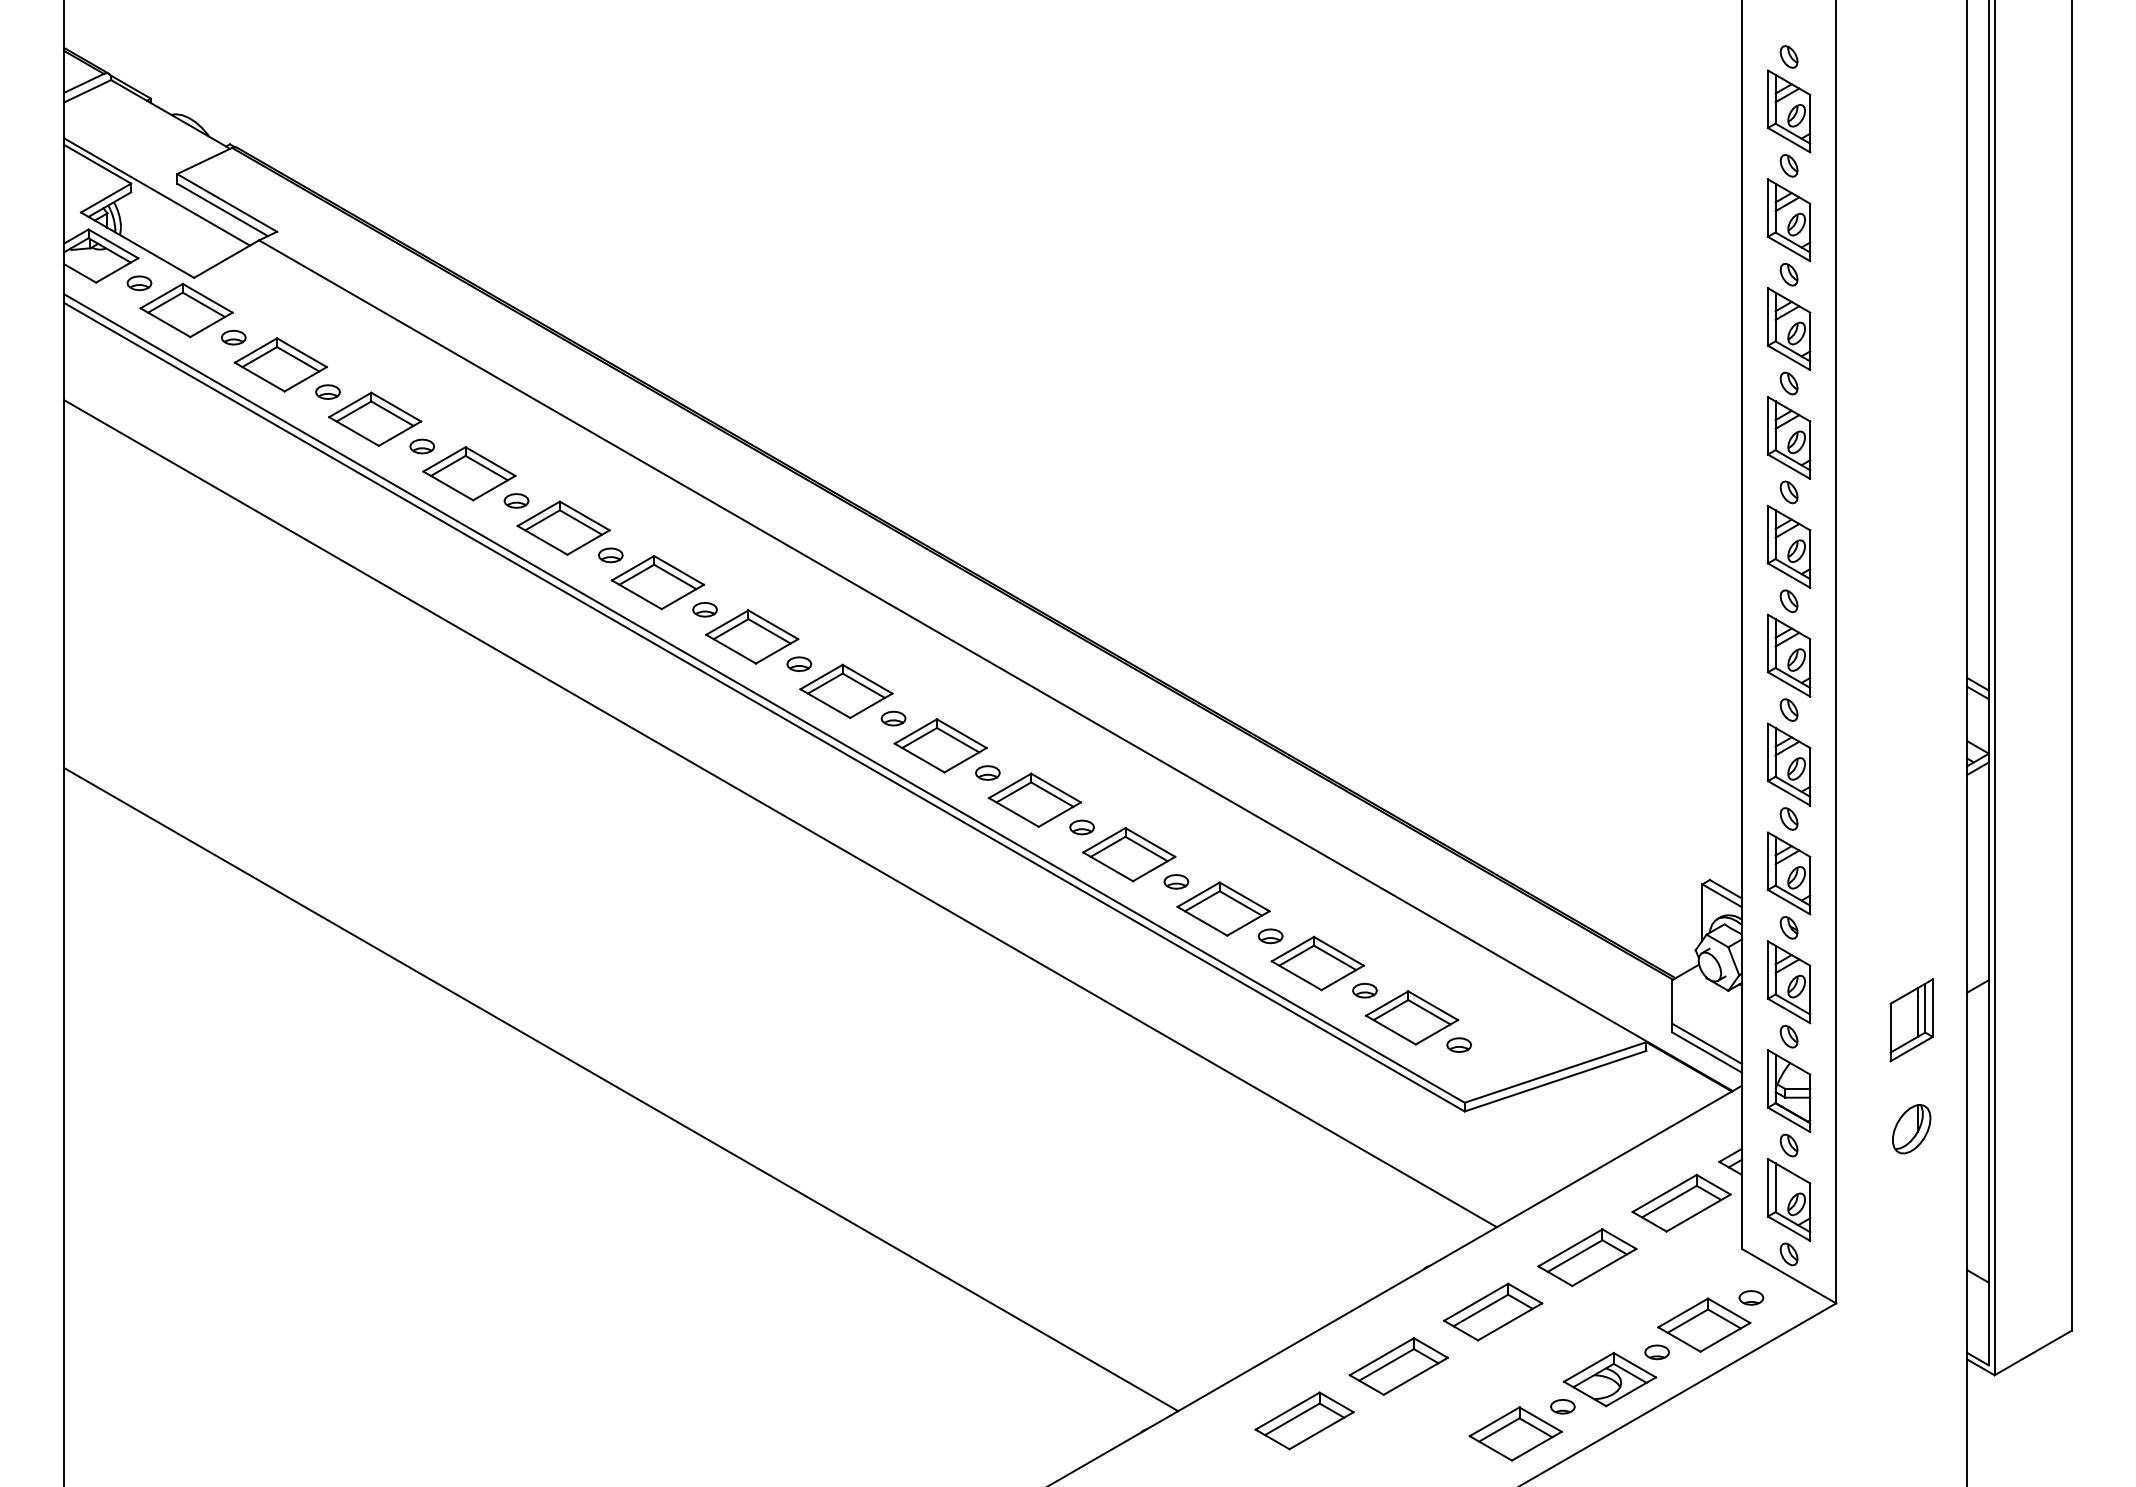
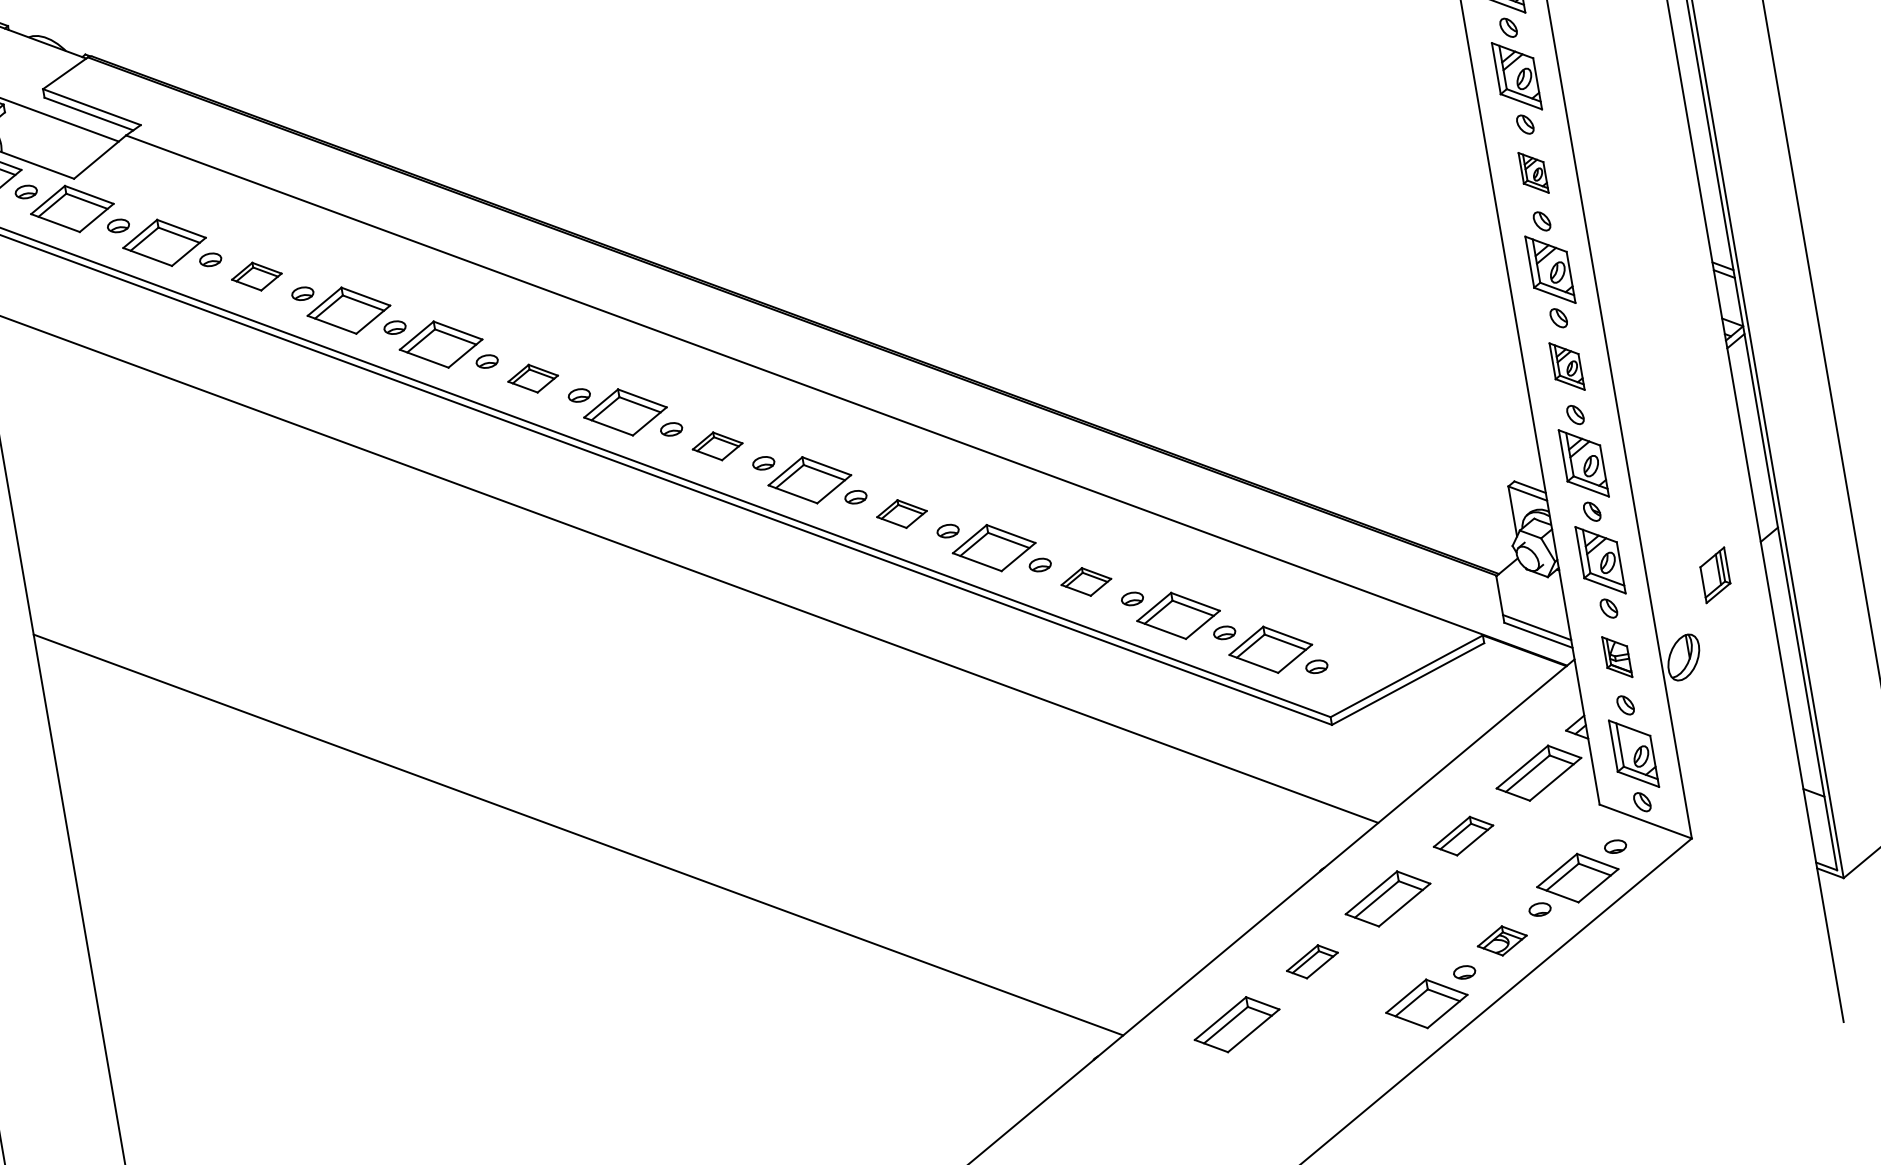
part: (375, 418) -> (256, 276), size x0.6
part: (1788, 546) -> (1533, 172), size x0.6
part: (657, 582) -> (532, 378), size x0.6
part: (846, 691) -> (717, 446), size x0.6
part: (1788, 764) -> (1566, 366), size x0.7
part: (1034, 799) -> (901, 513), size x0.6
part: (1223, 908) -> (1086, 581), size x0.6
part: (1911, 1020) -> (1715, 575), size x0.7
part: (1788, 1091) -> (1616, 657), size x0.6
part: (1911, 1129) -> (1683, 657), moved
part: (1587, 1257) -> (1463, 835), size x0.7
part: (1398, 1366) -> (1312, 961), size x0.6
part: (1609, 1379) -> (1501, 941), size x0.6

